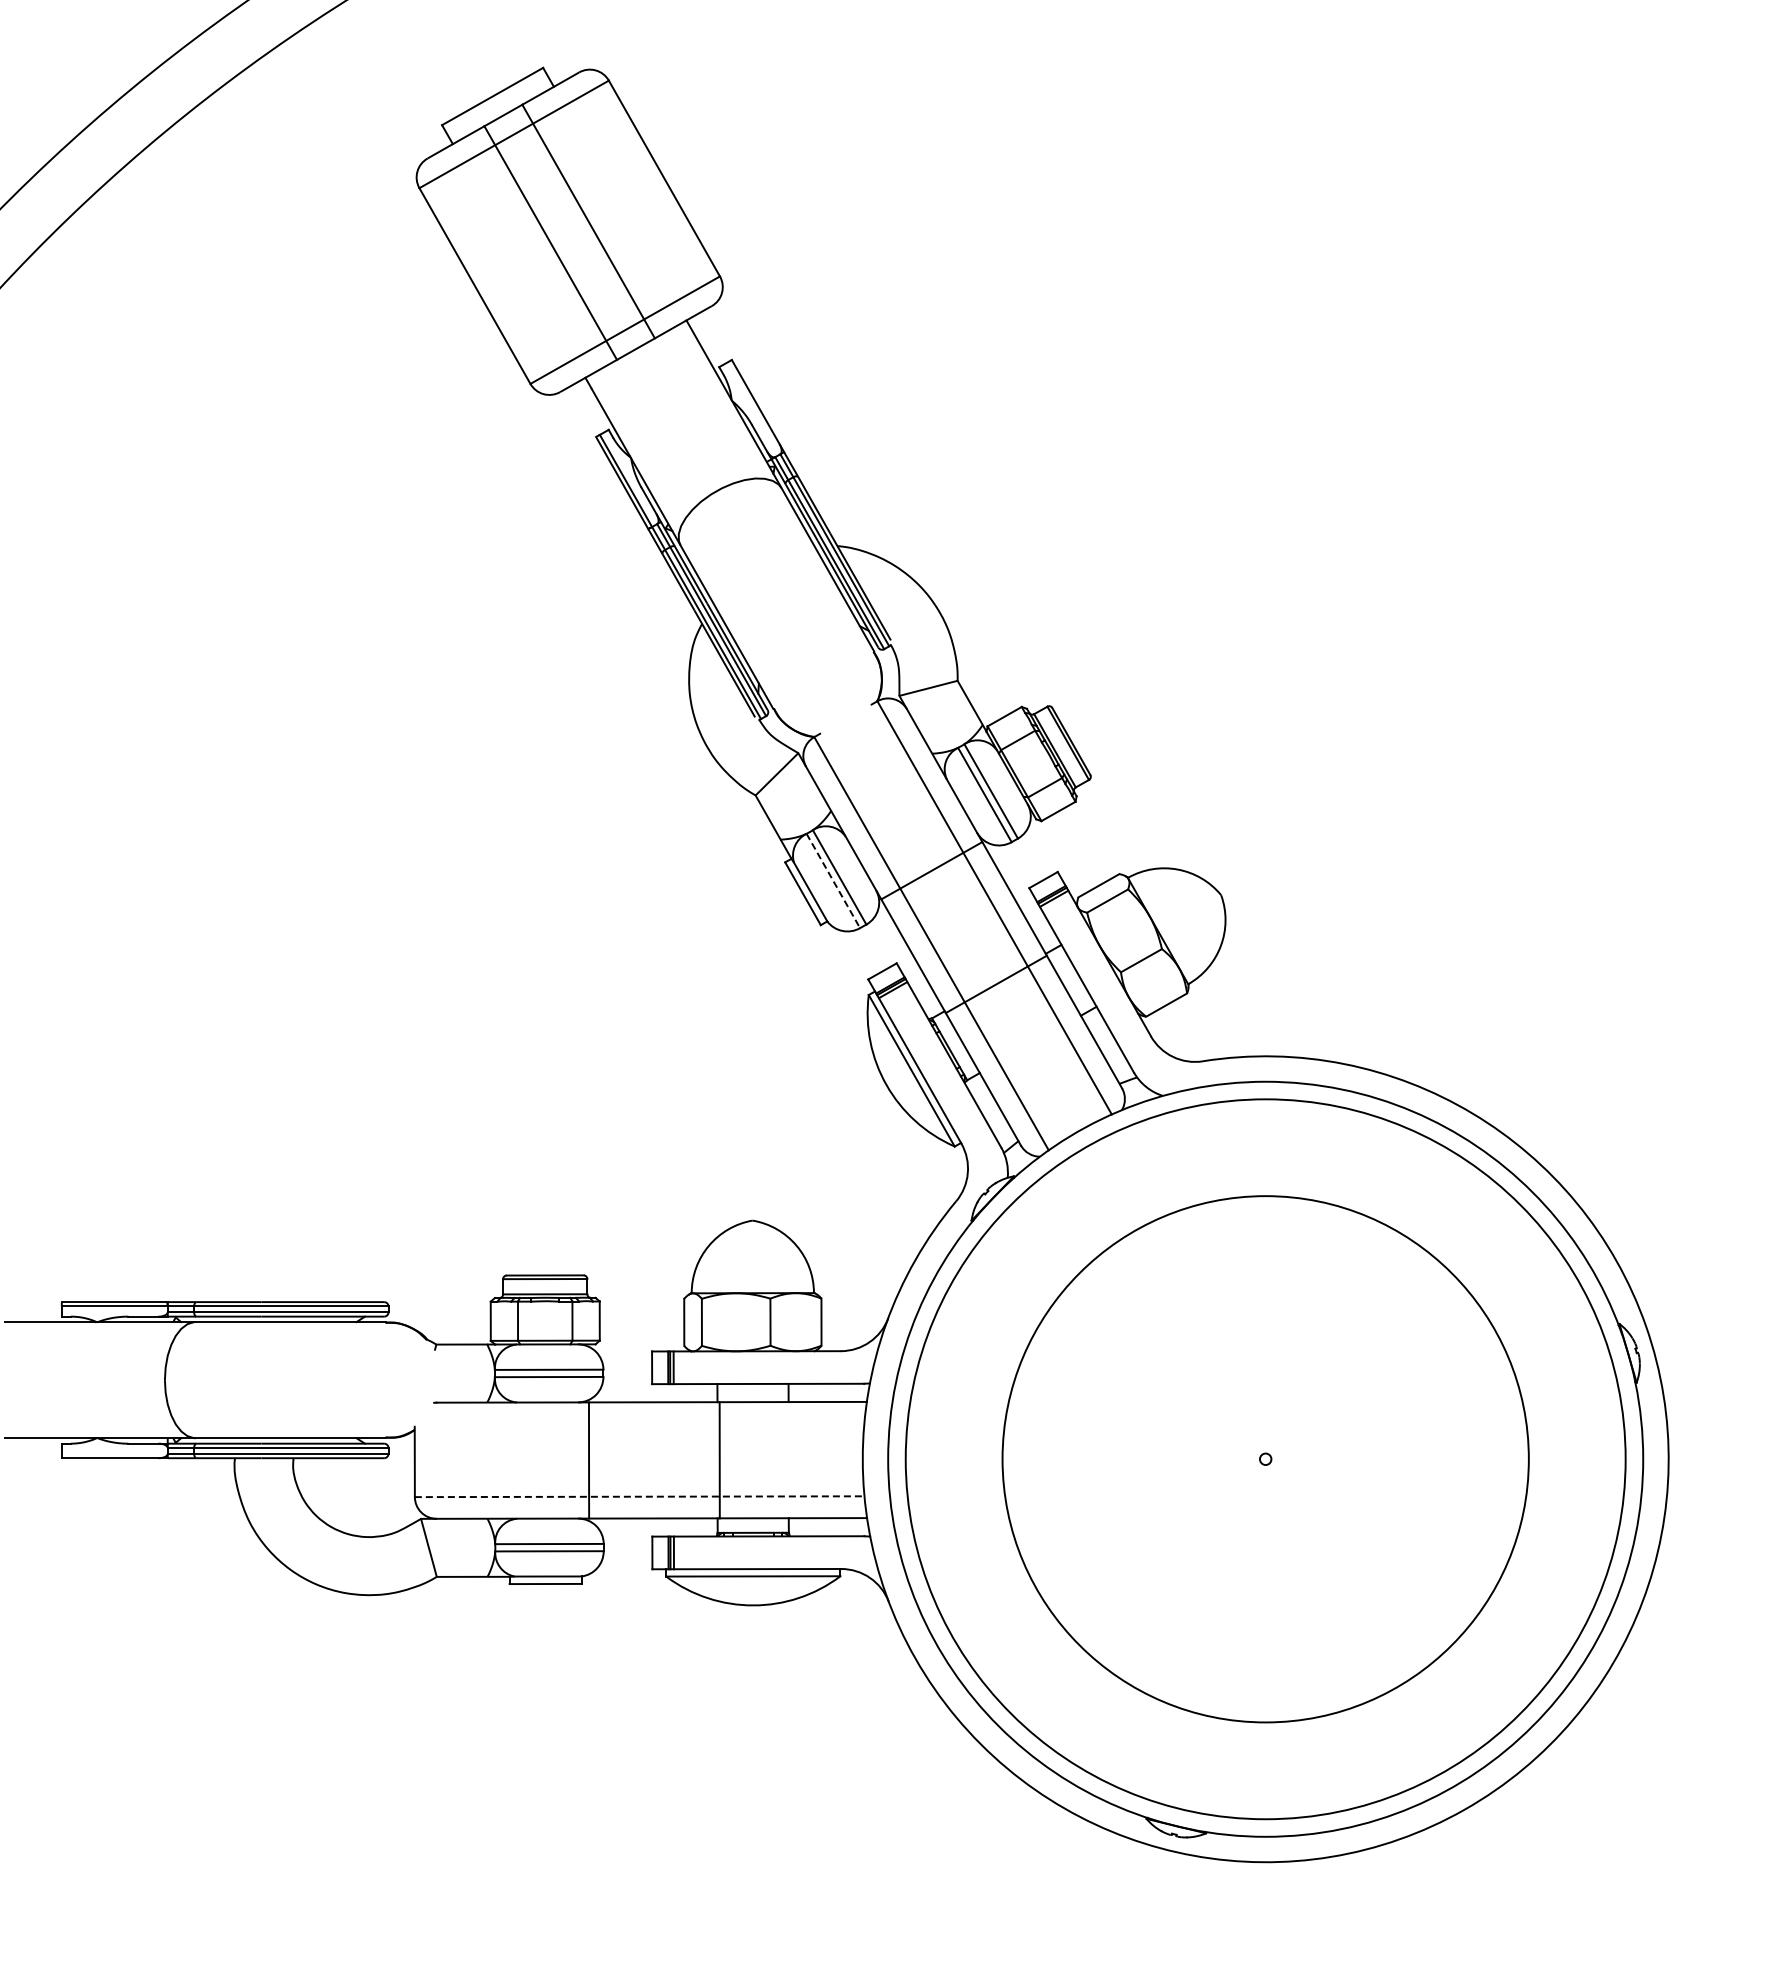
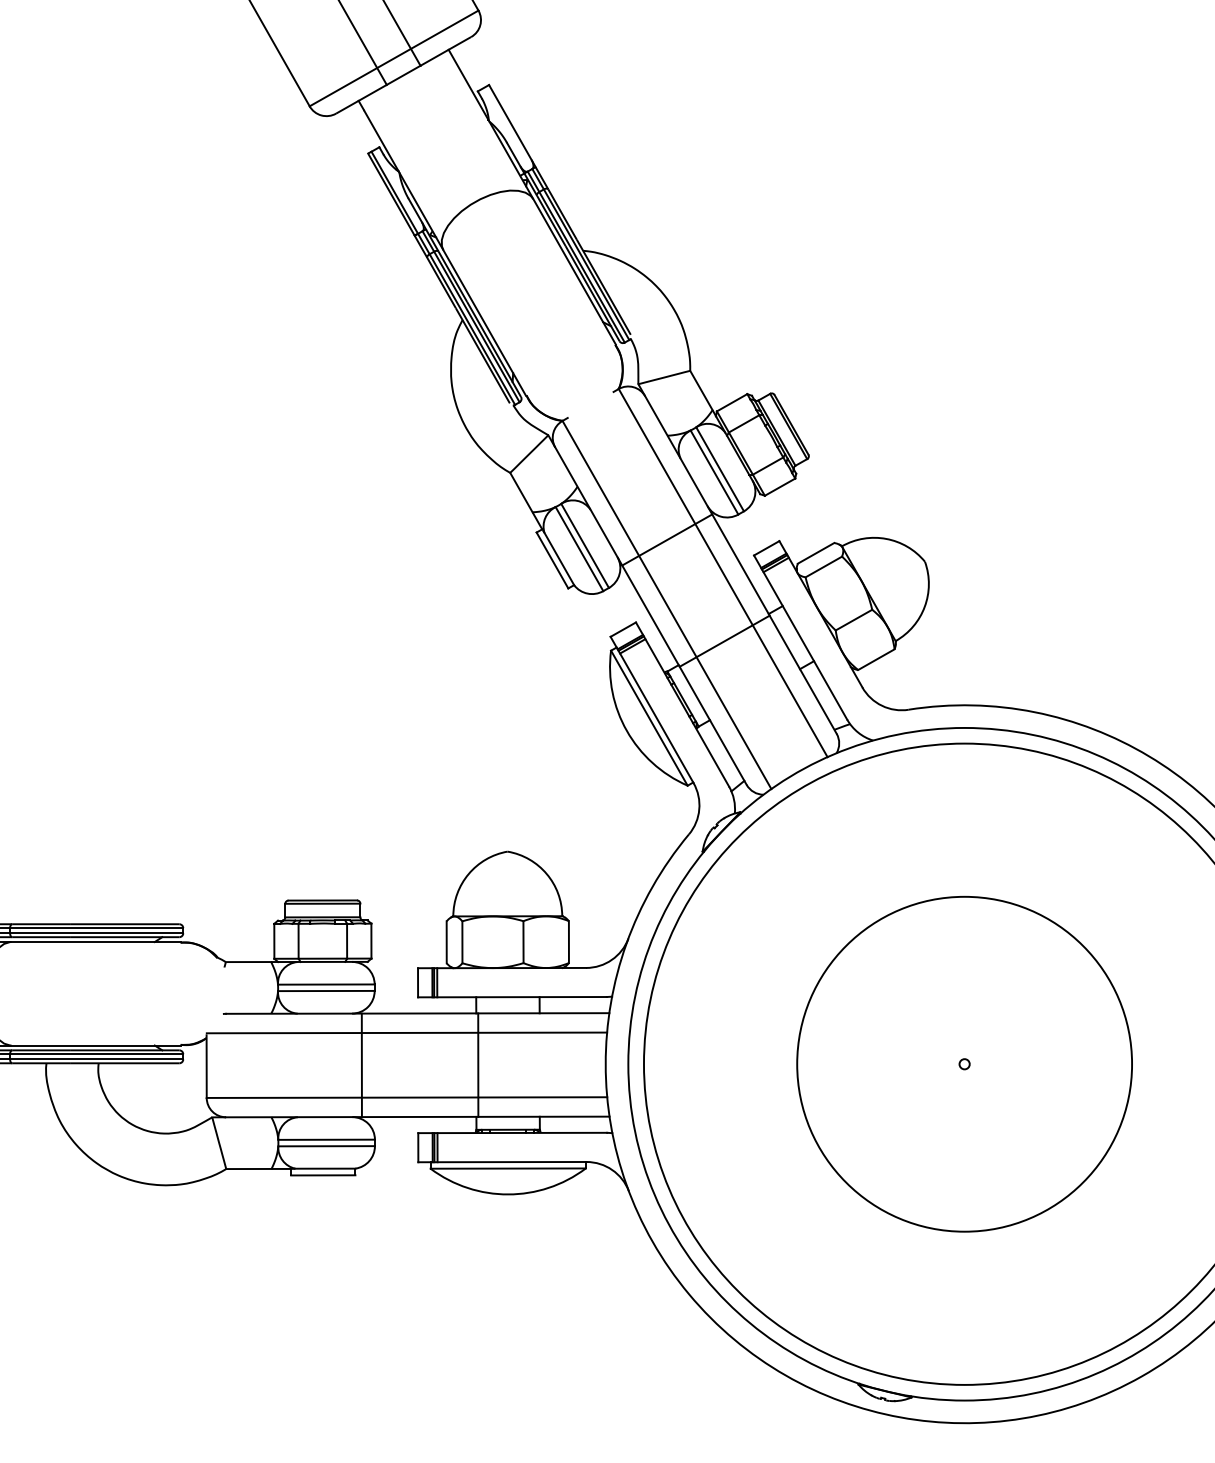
line: (833, 881) -> (579, 549), dashed -> solid
line: (639, 1423) -> (406, 1032), added
circle: (1265, 1459) -> (964, 1064), size x0.71
line: (639, 1496) -> (406, 1097), dashed -> solid

